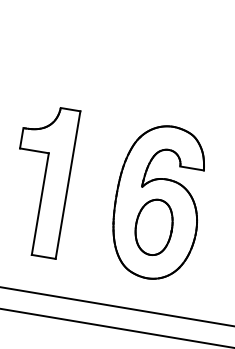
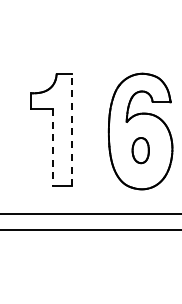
line: (68, 184) -> (71, 129), solid -> dashed
line: (40, 203) -> (53, 147), solid -> dashed
part: (153, 227) -> (140, 150), size x0.6

